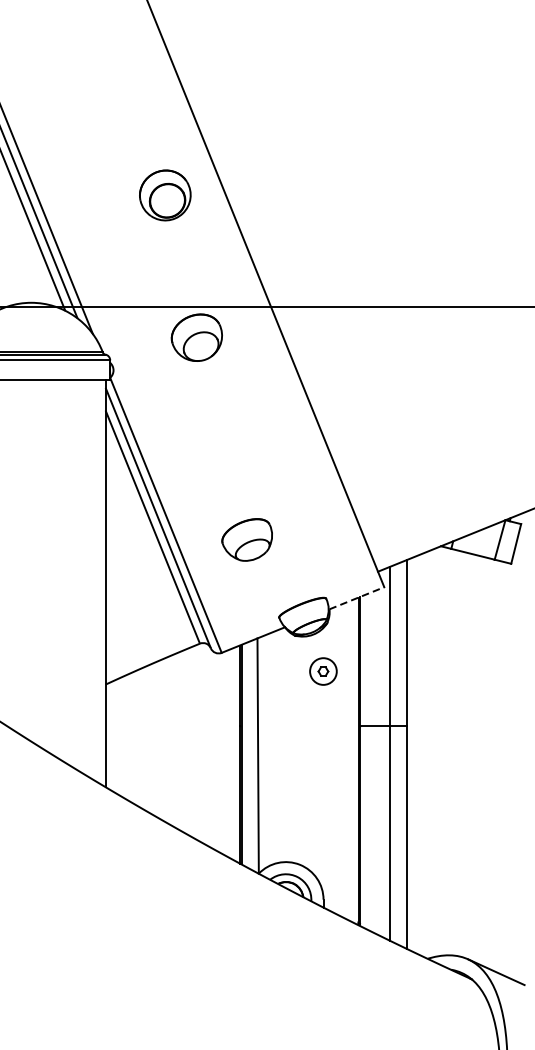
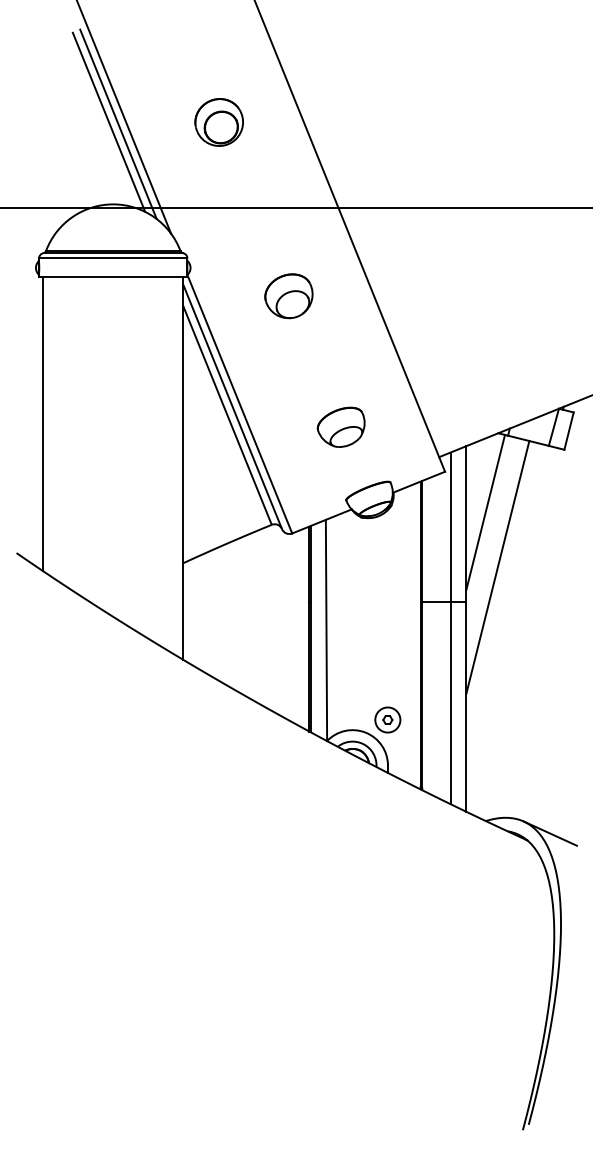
part: (164, 195) -> (218, 122), moved
part: (196, 338) -> (288, 296), moved
part: (246, 539) -> (340, 426), moved
line: (357, 598) -> (419, 482), dashed -> solid
line: (427, 630) -> (485, 512), added
part: (323, 670) -> (387, 719), moved
line: (440, 689) -> (497, 567), added

